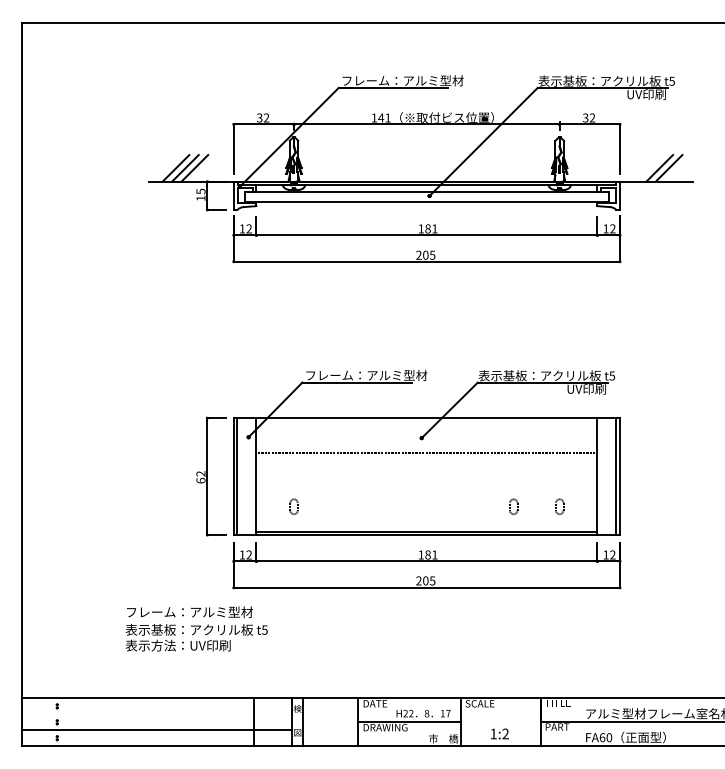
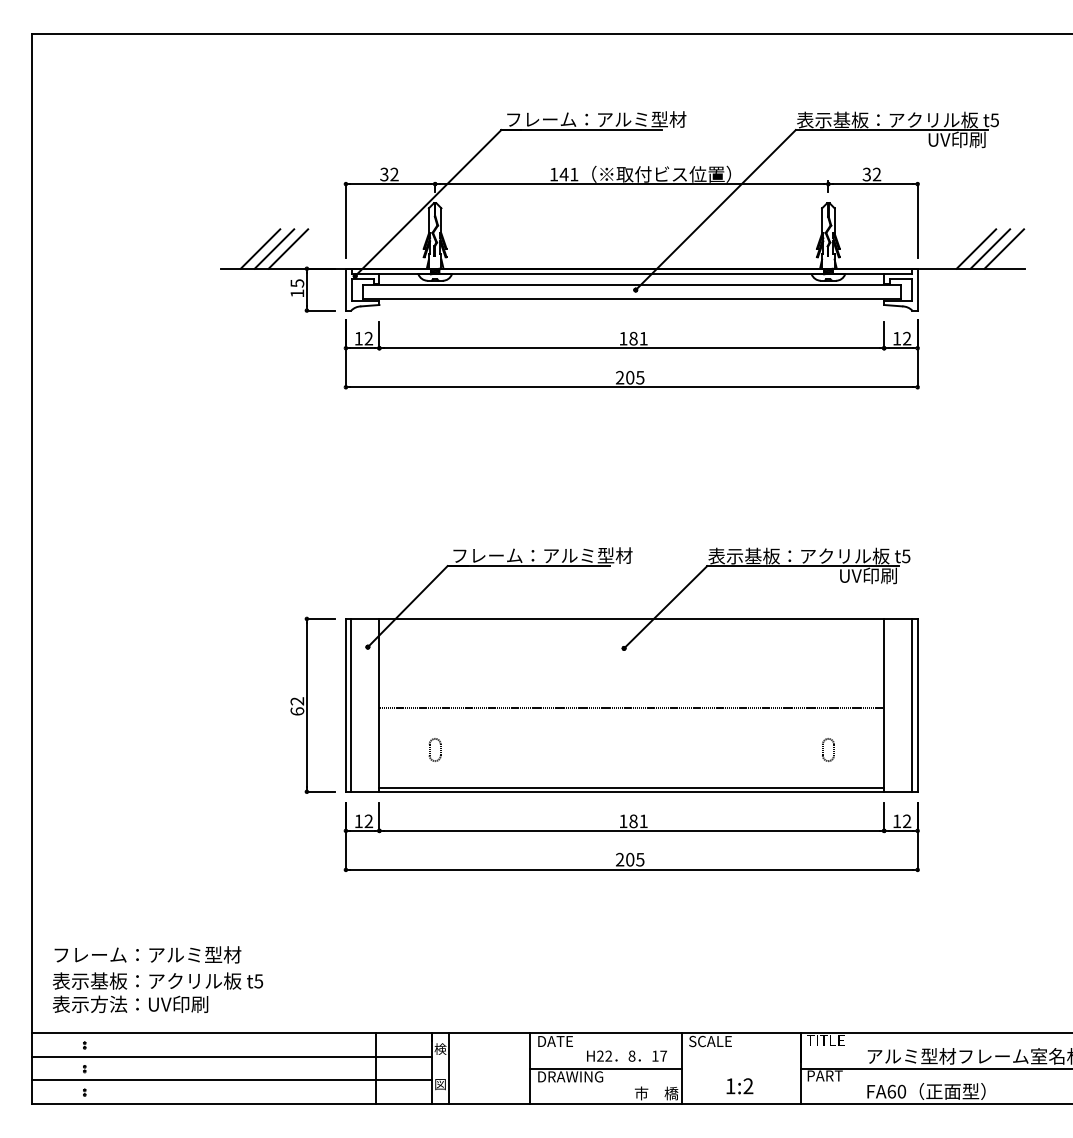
line: (678, 168) -> (1004, 249), added
line: (426, 452) -> (631, 708), moved
part: (513, 506) -> (759, 749), removed
text: (196, 628) -> (157, 978), moved
line: (156, 714) -> (231, 1057), added

